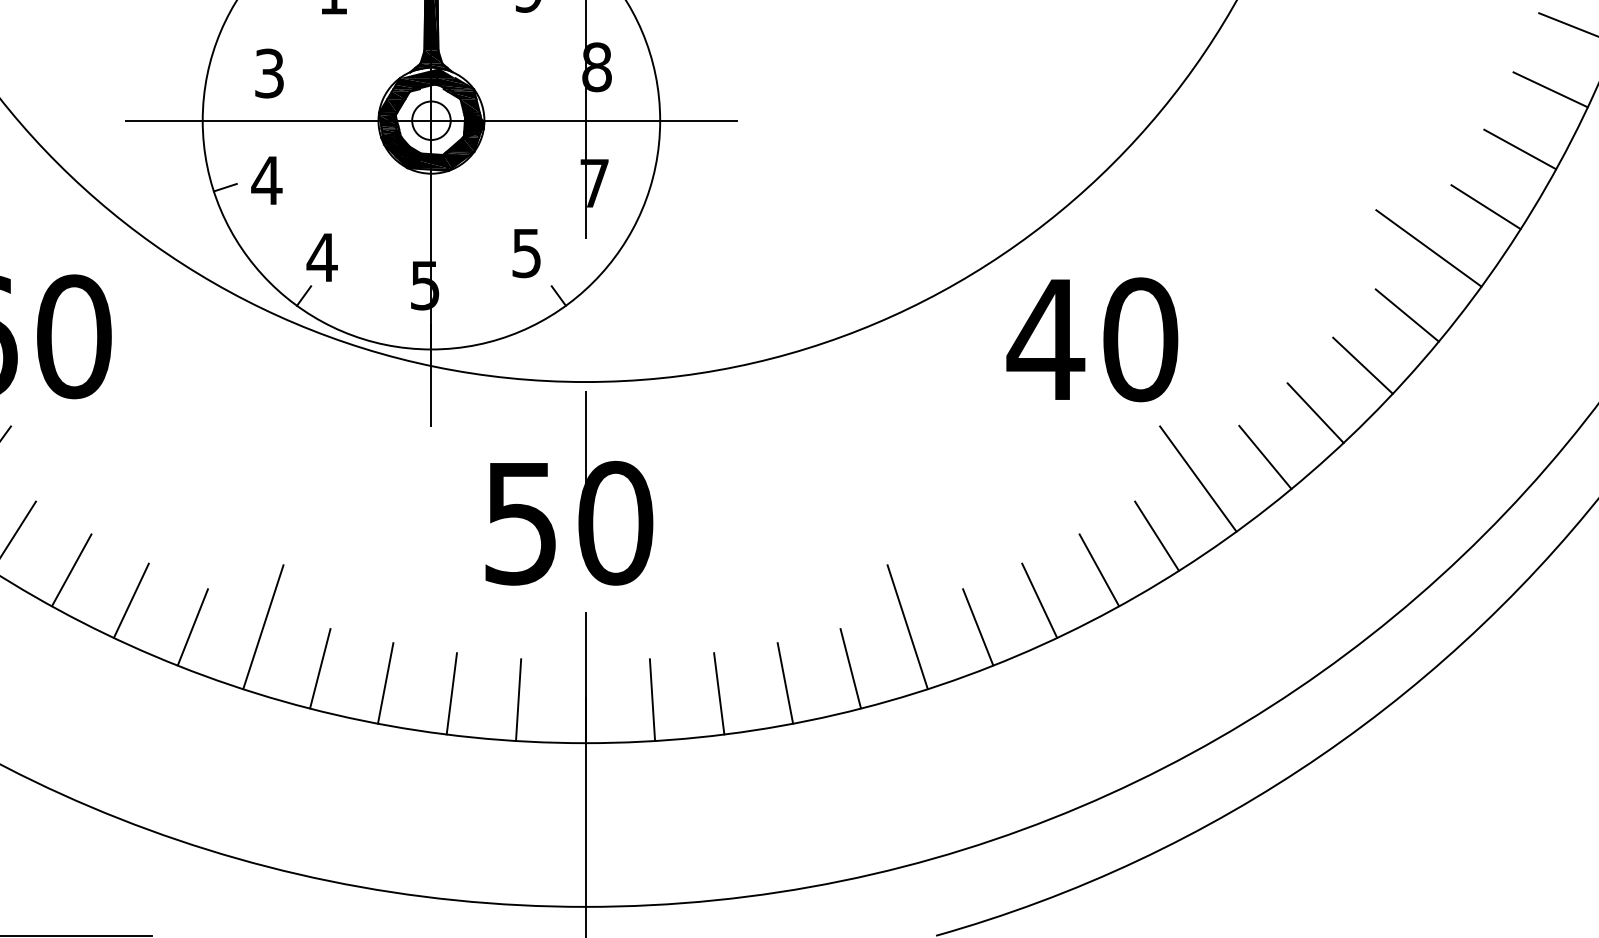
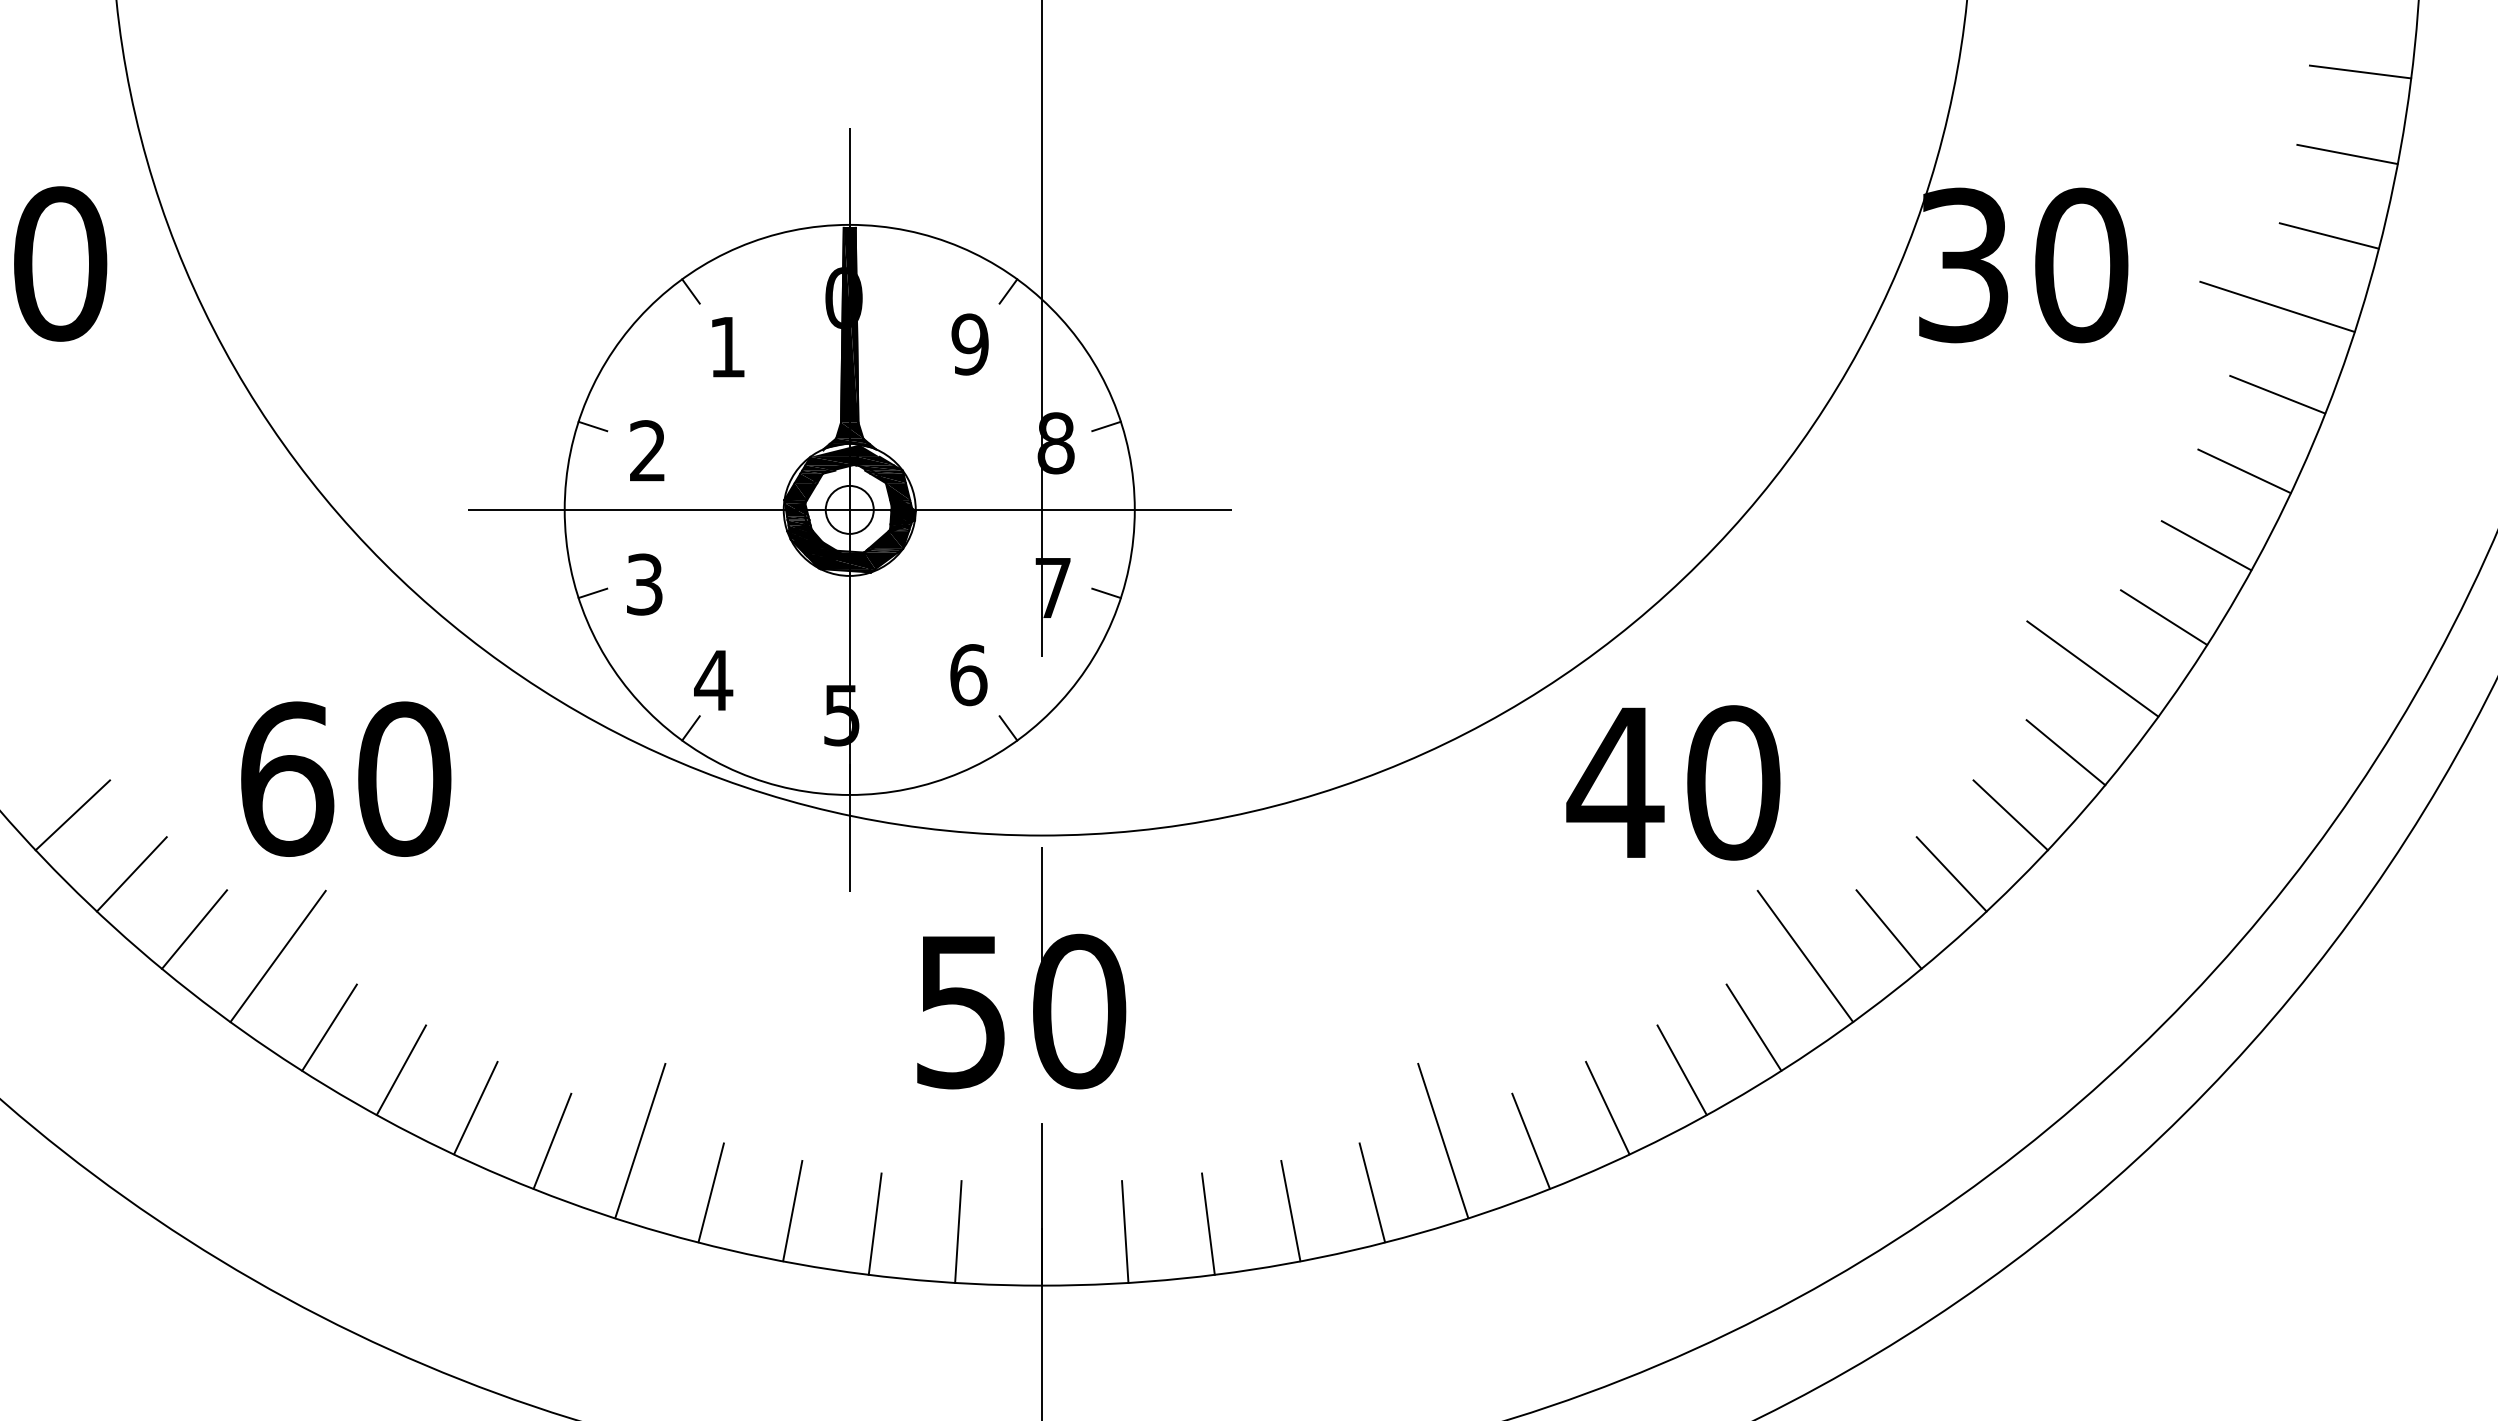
line: (225, 53) -> (592, 426), added
line: (637, 53) -> (1106, 426), added
text: (269, 73) -> (647, 451), 3 -> 2
text: (266, 180) -> (644, 584), 4 -> 3
line: (637, 187) -> (1106, 593), added
text: (526, 253) -> (968, 675), 5 -> 6

